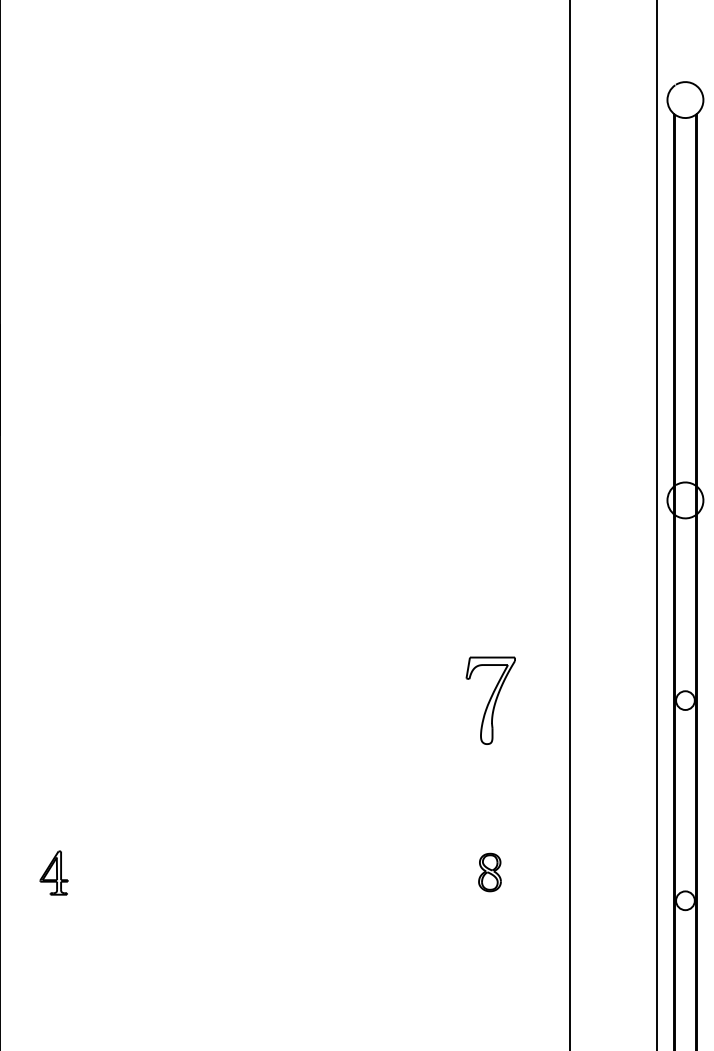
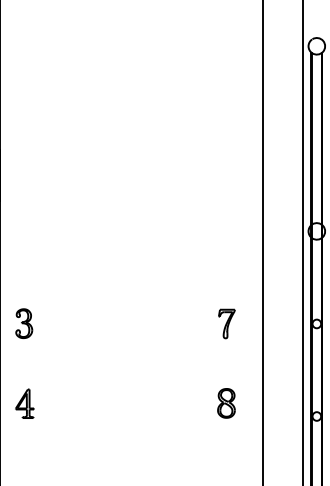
part: (53, 699) -> (24, 323), added
part: (490, 699) -> (226, 323), size x0.71
part: (53, 872) -> (24, 403), size x1.43
part: (490, 872) -> (226, 403), size x1.67

